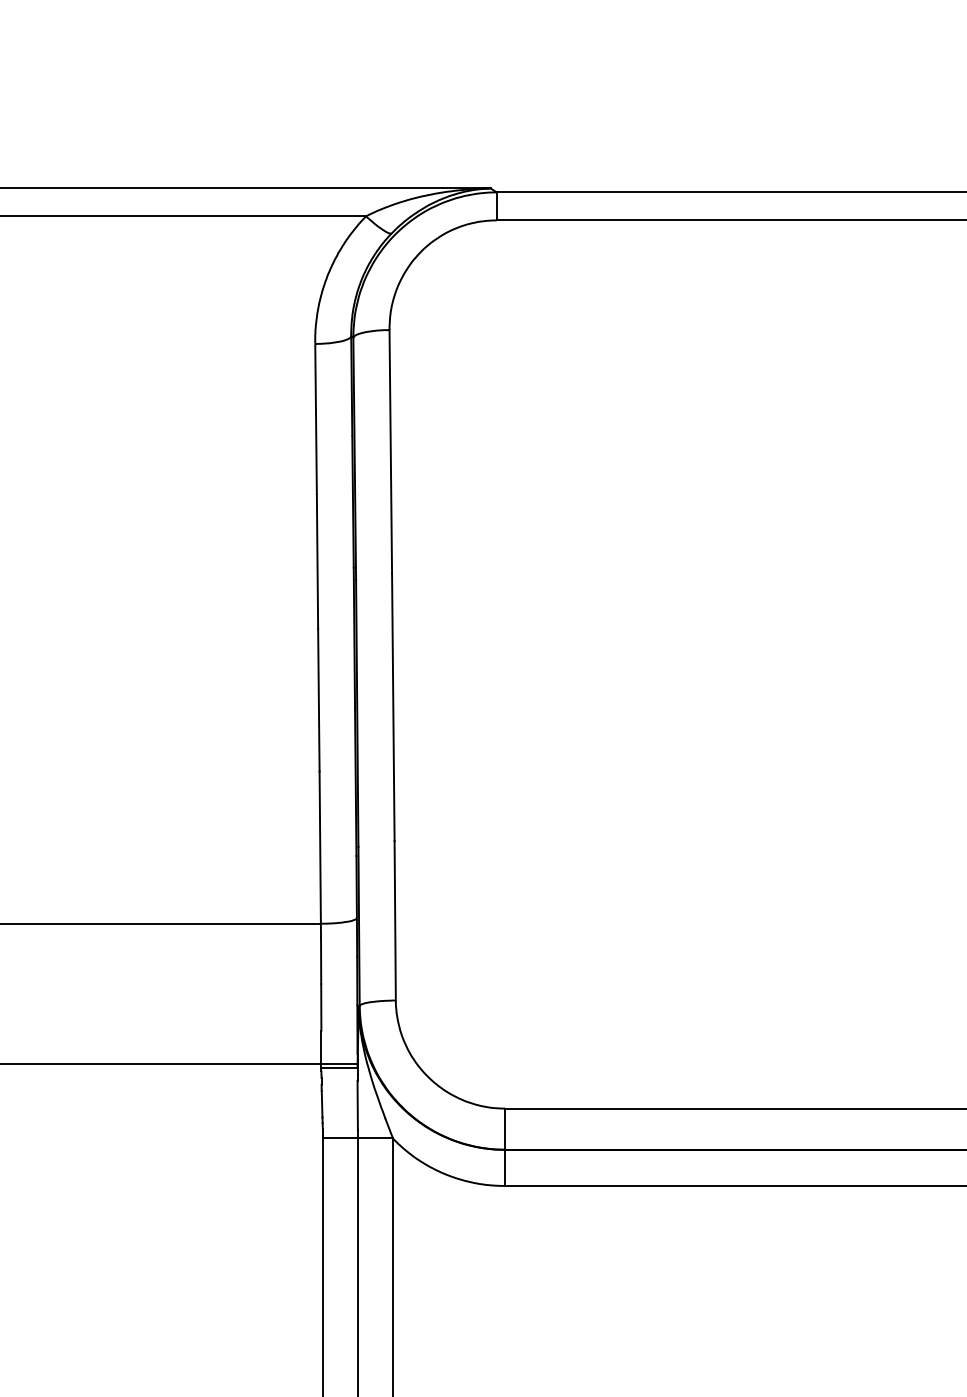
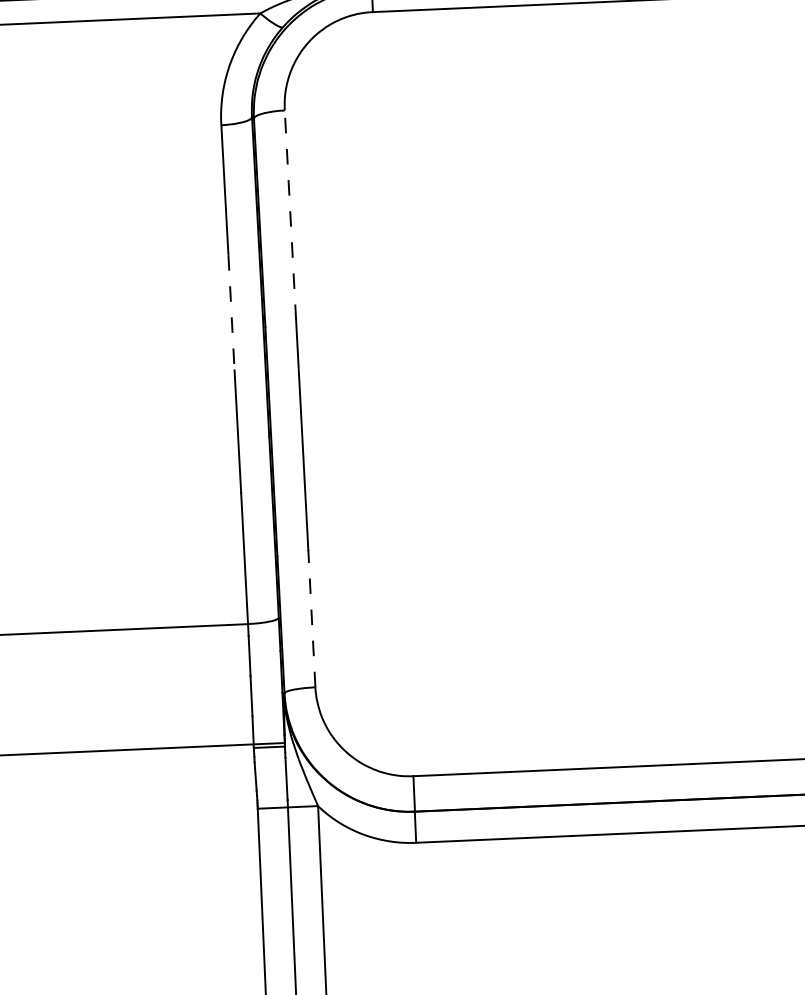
line: (390, 451) -> (290, 214), solid -> dashed
line: (317, 561) -> (231, 312), solid -> dashed
line: (395, 920) -> (312, 618), solid -> dashed

